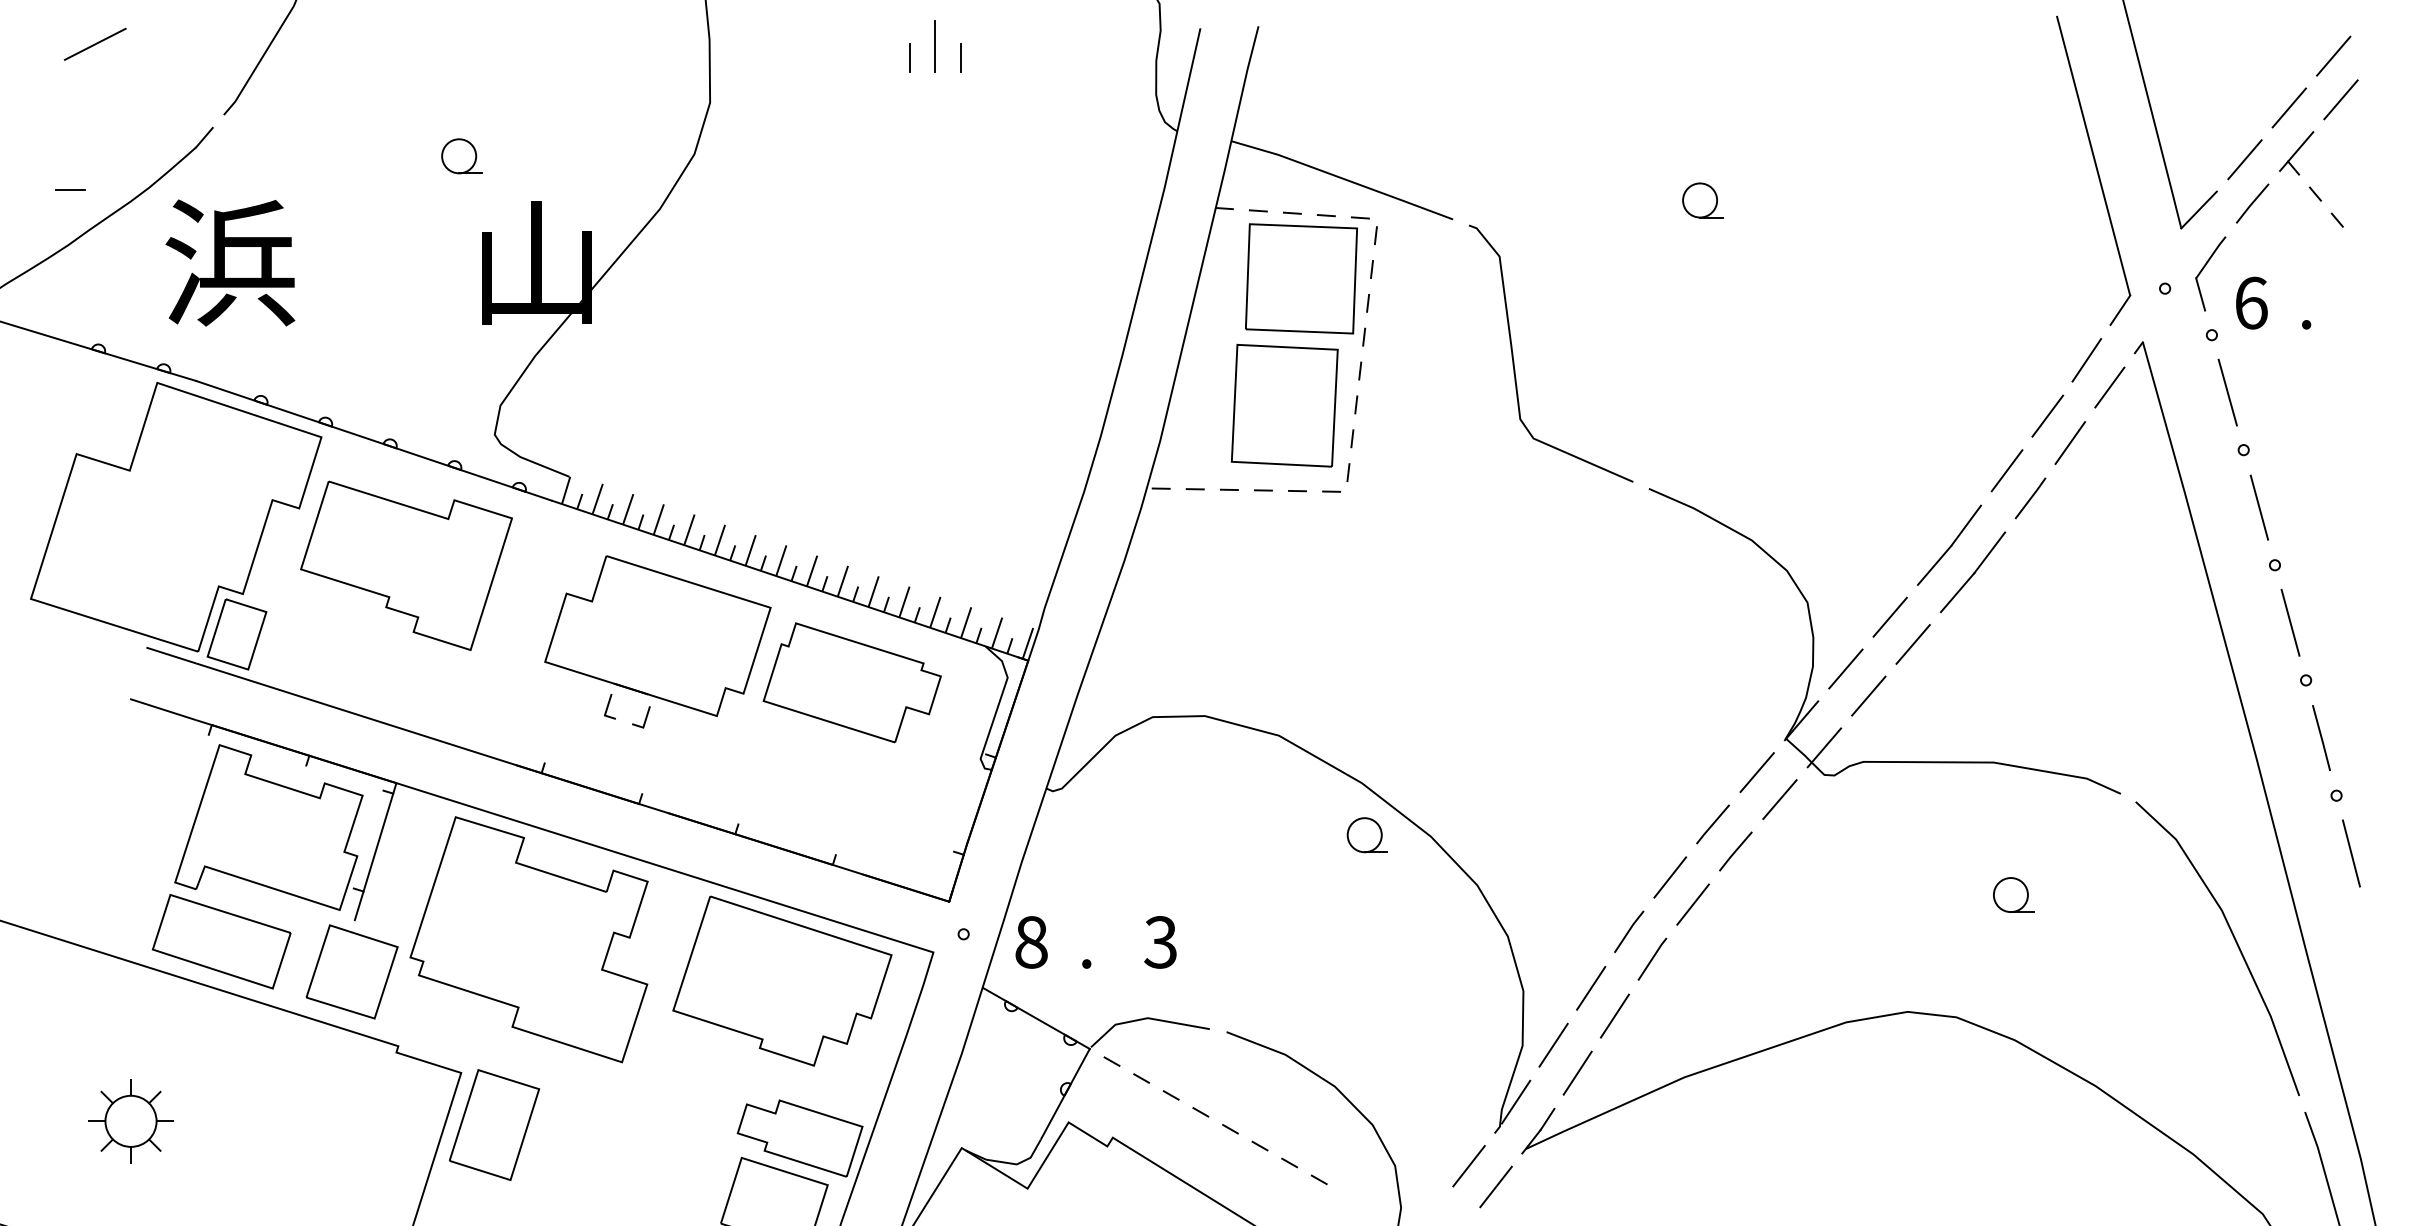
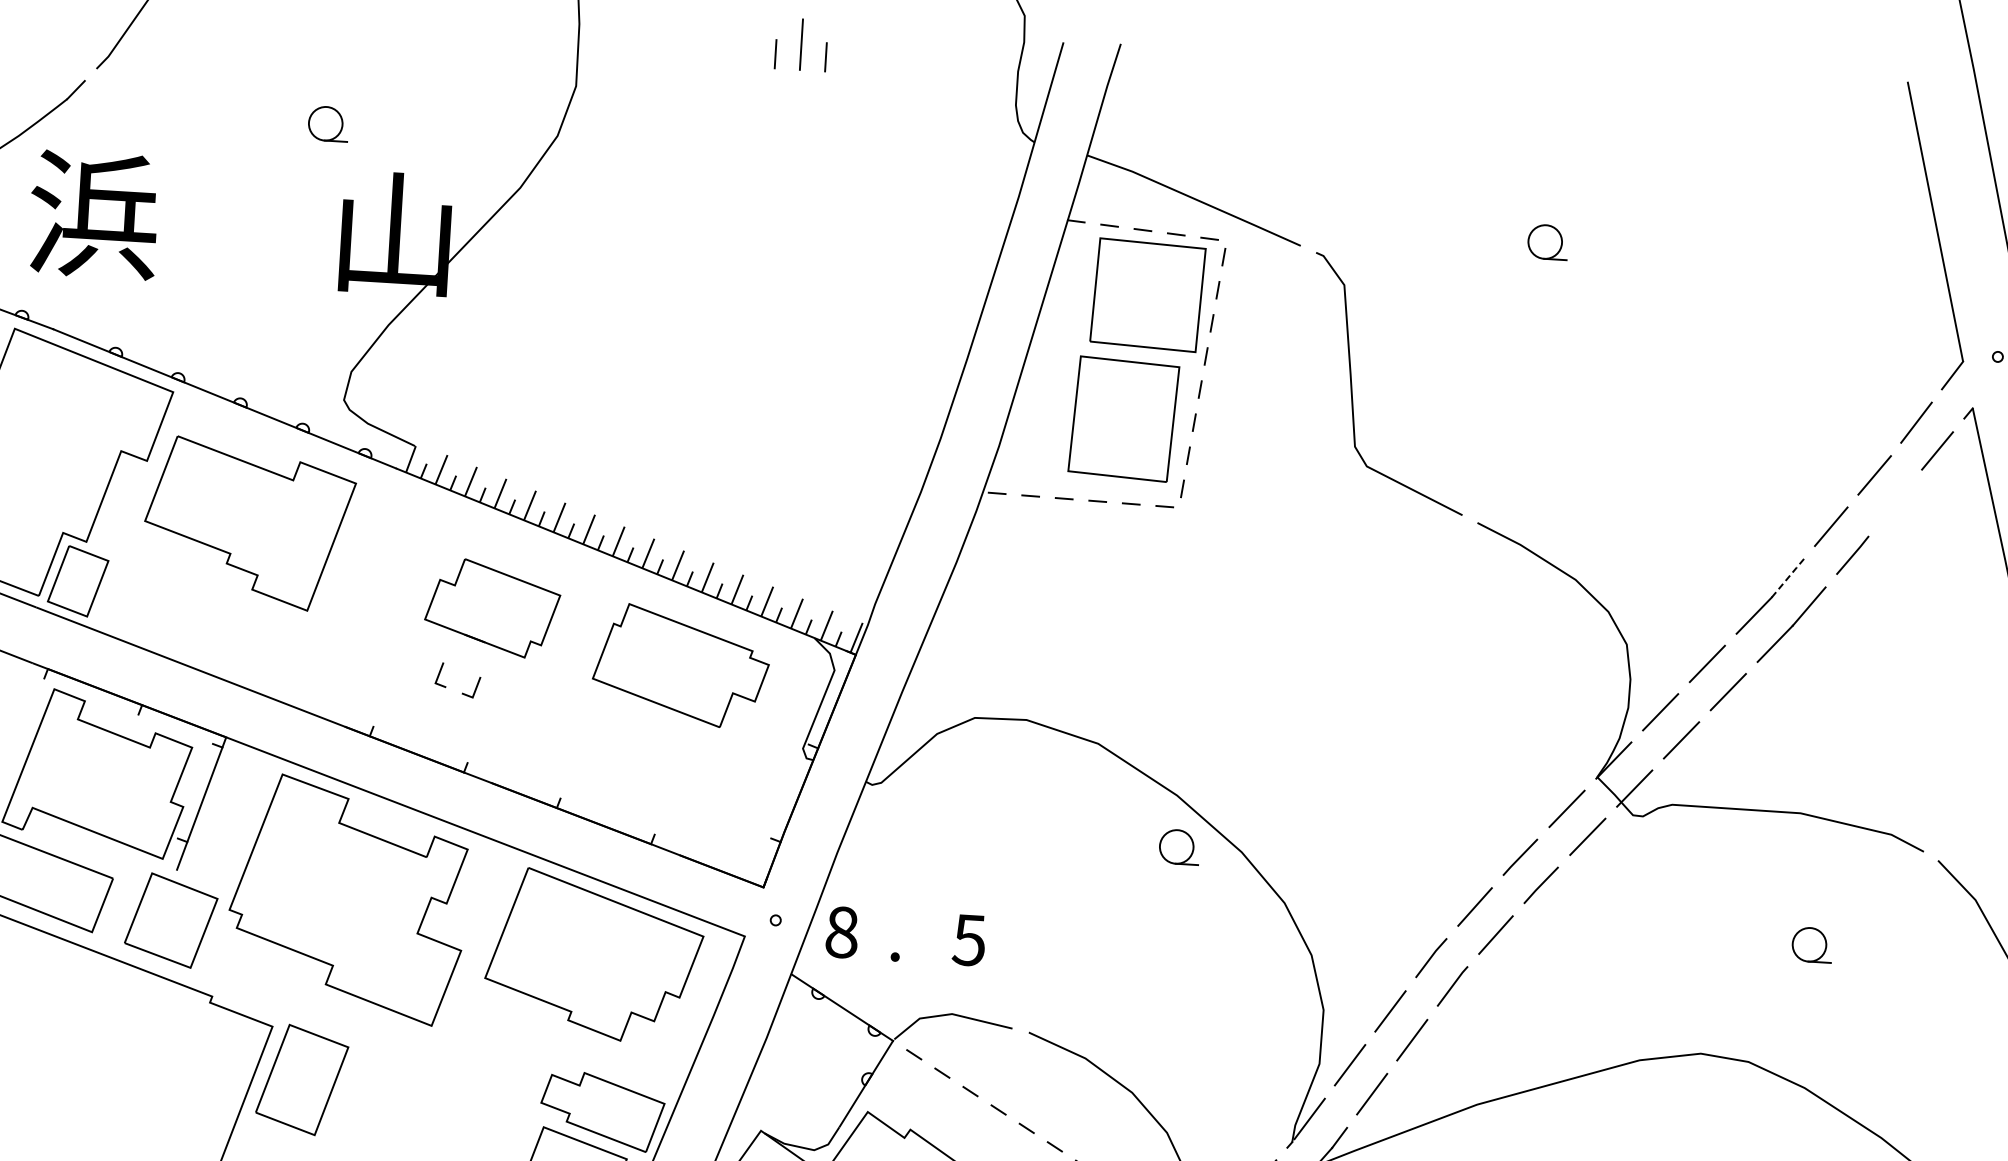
line: (2070, 442) -> (1895, 502), removed
line: (1966, 524) -> (1788, 577), solid -> dashed
part: (657, 635) -> (492, 607), size x0.6
text: (1160, 942) -> (969, 940), 3 -> 5

